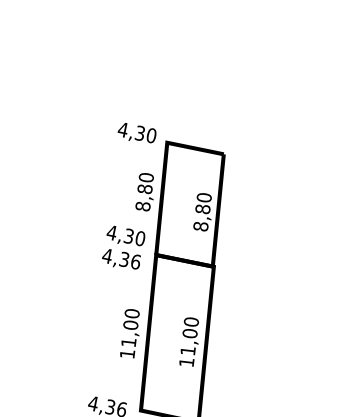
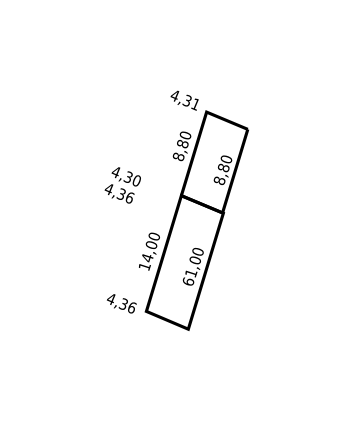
text: (151, 135) -> (195, 104), 4,30 -> 4,31
text: (123, 248) -> (122, 185), moved
text: (129, 343) -> (147, 258), 11,00 -> 14,00
text: (186, 362) -> (188, 281), 11,00 -> 61,00

